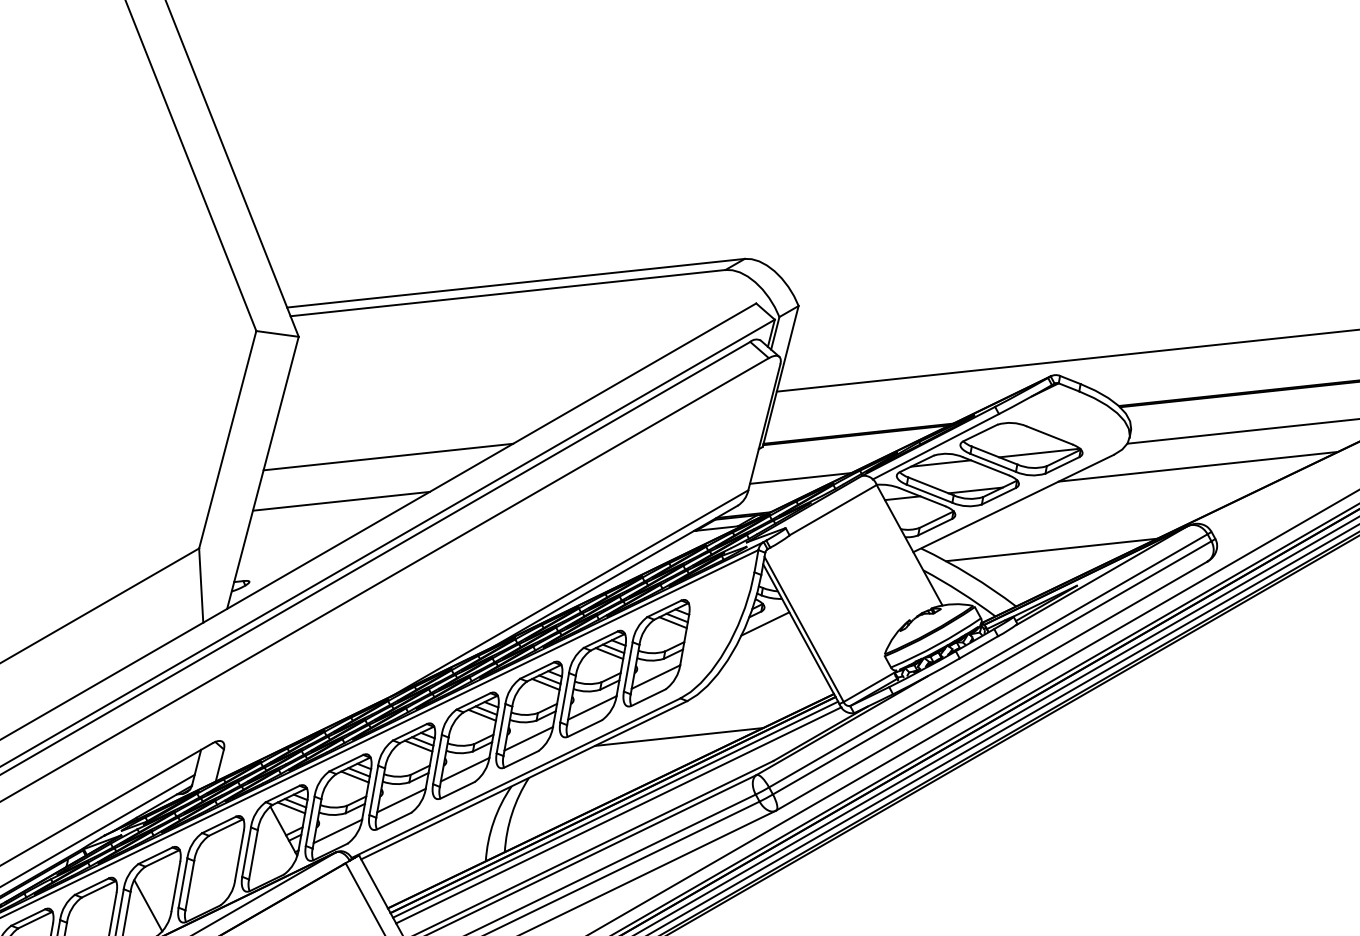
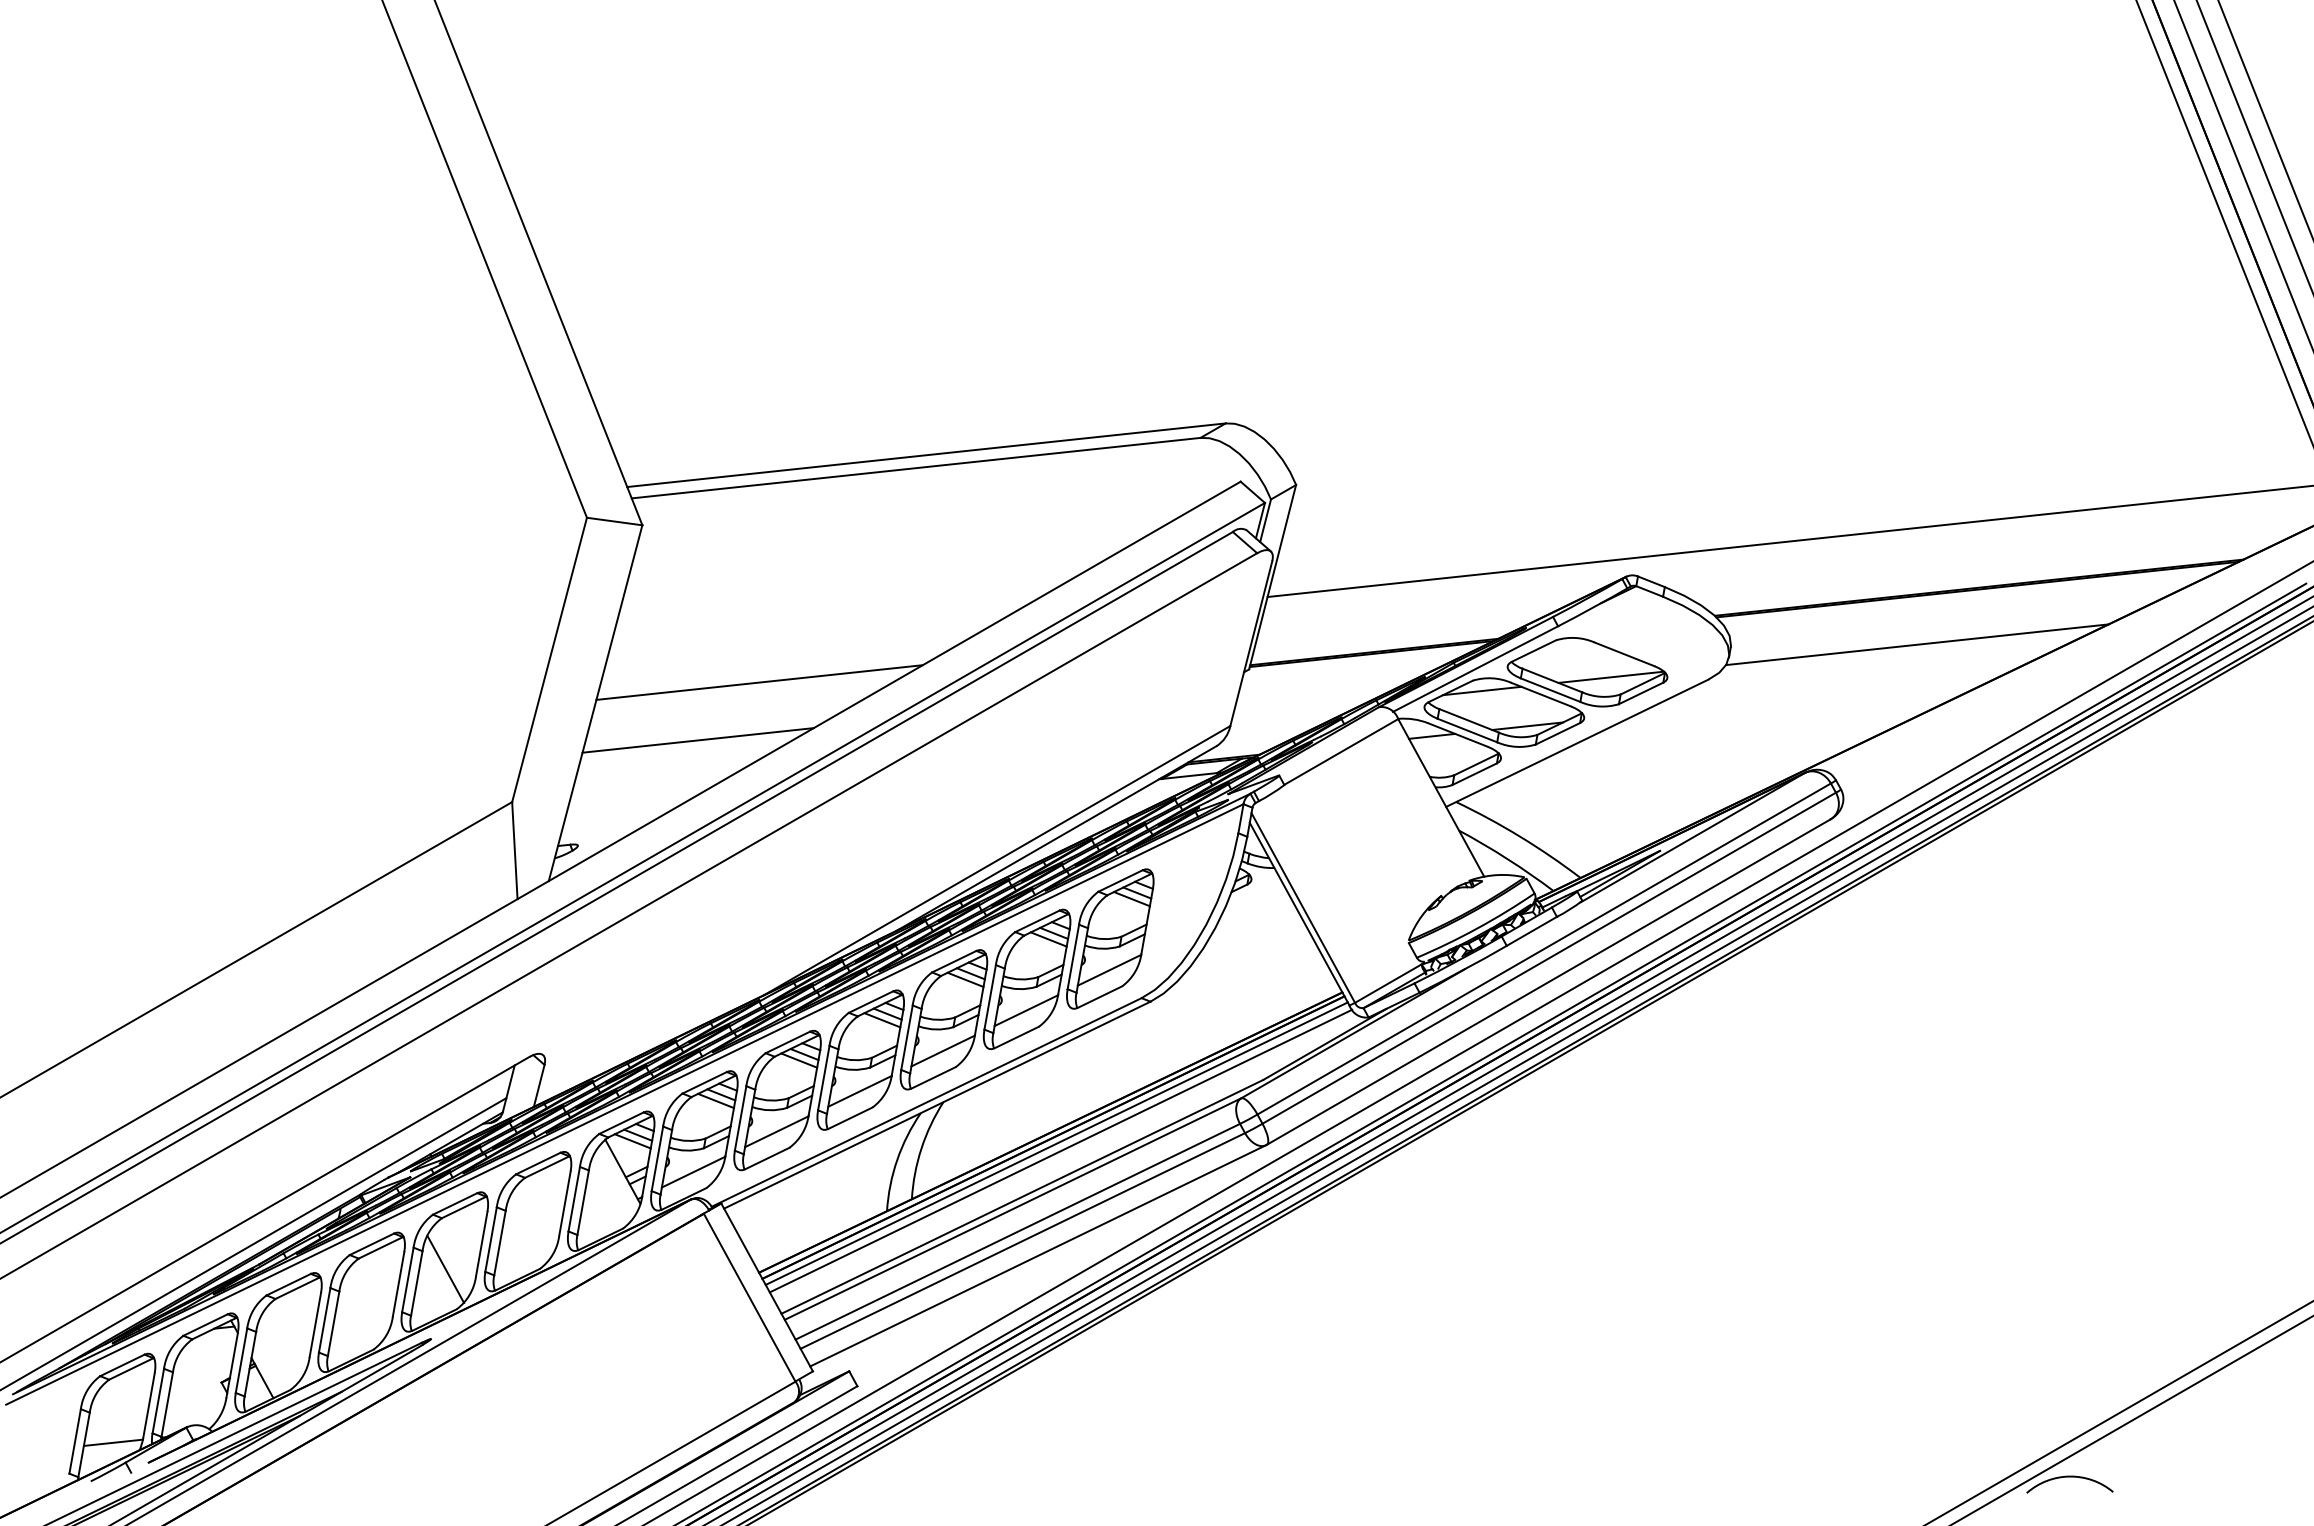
line: (1198, 466) -> (1818, 694), removed
line: (800, 478) -> (1298, 710), removed
line: (1052, 549) -> (1627, 803), removed
line: (765, 623) -> (1252, 900), removed
line: (678, 736) -> (1139, 1048), removed

